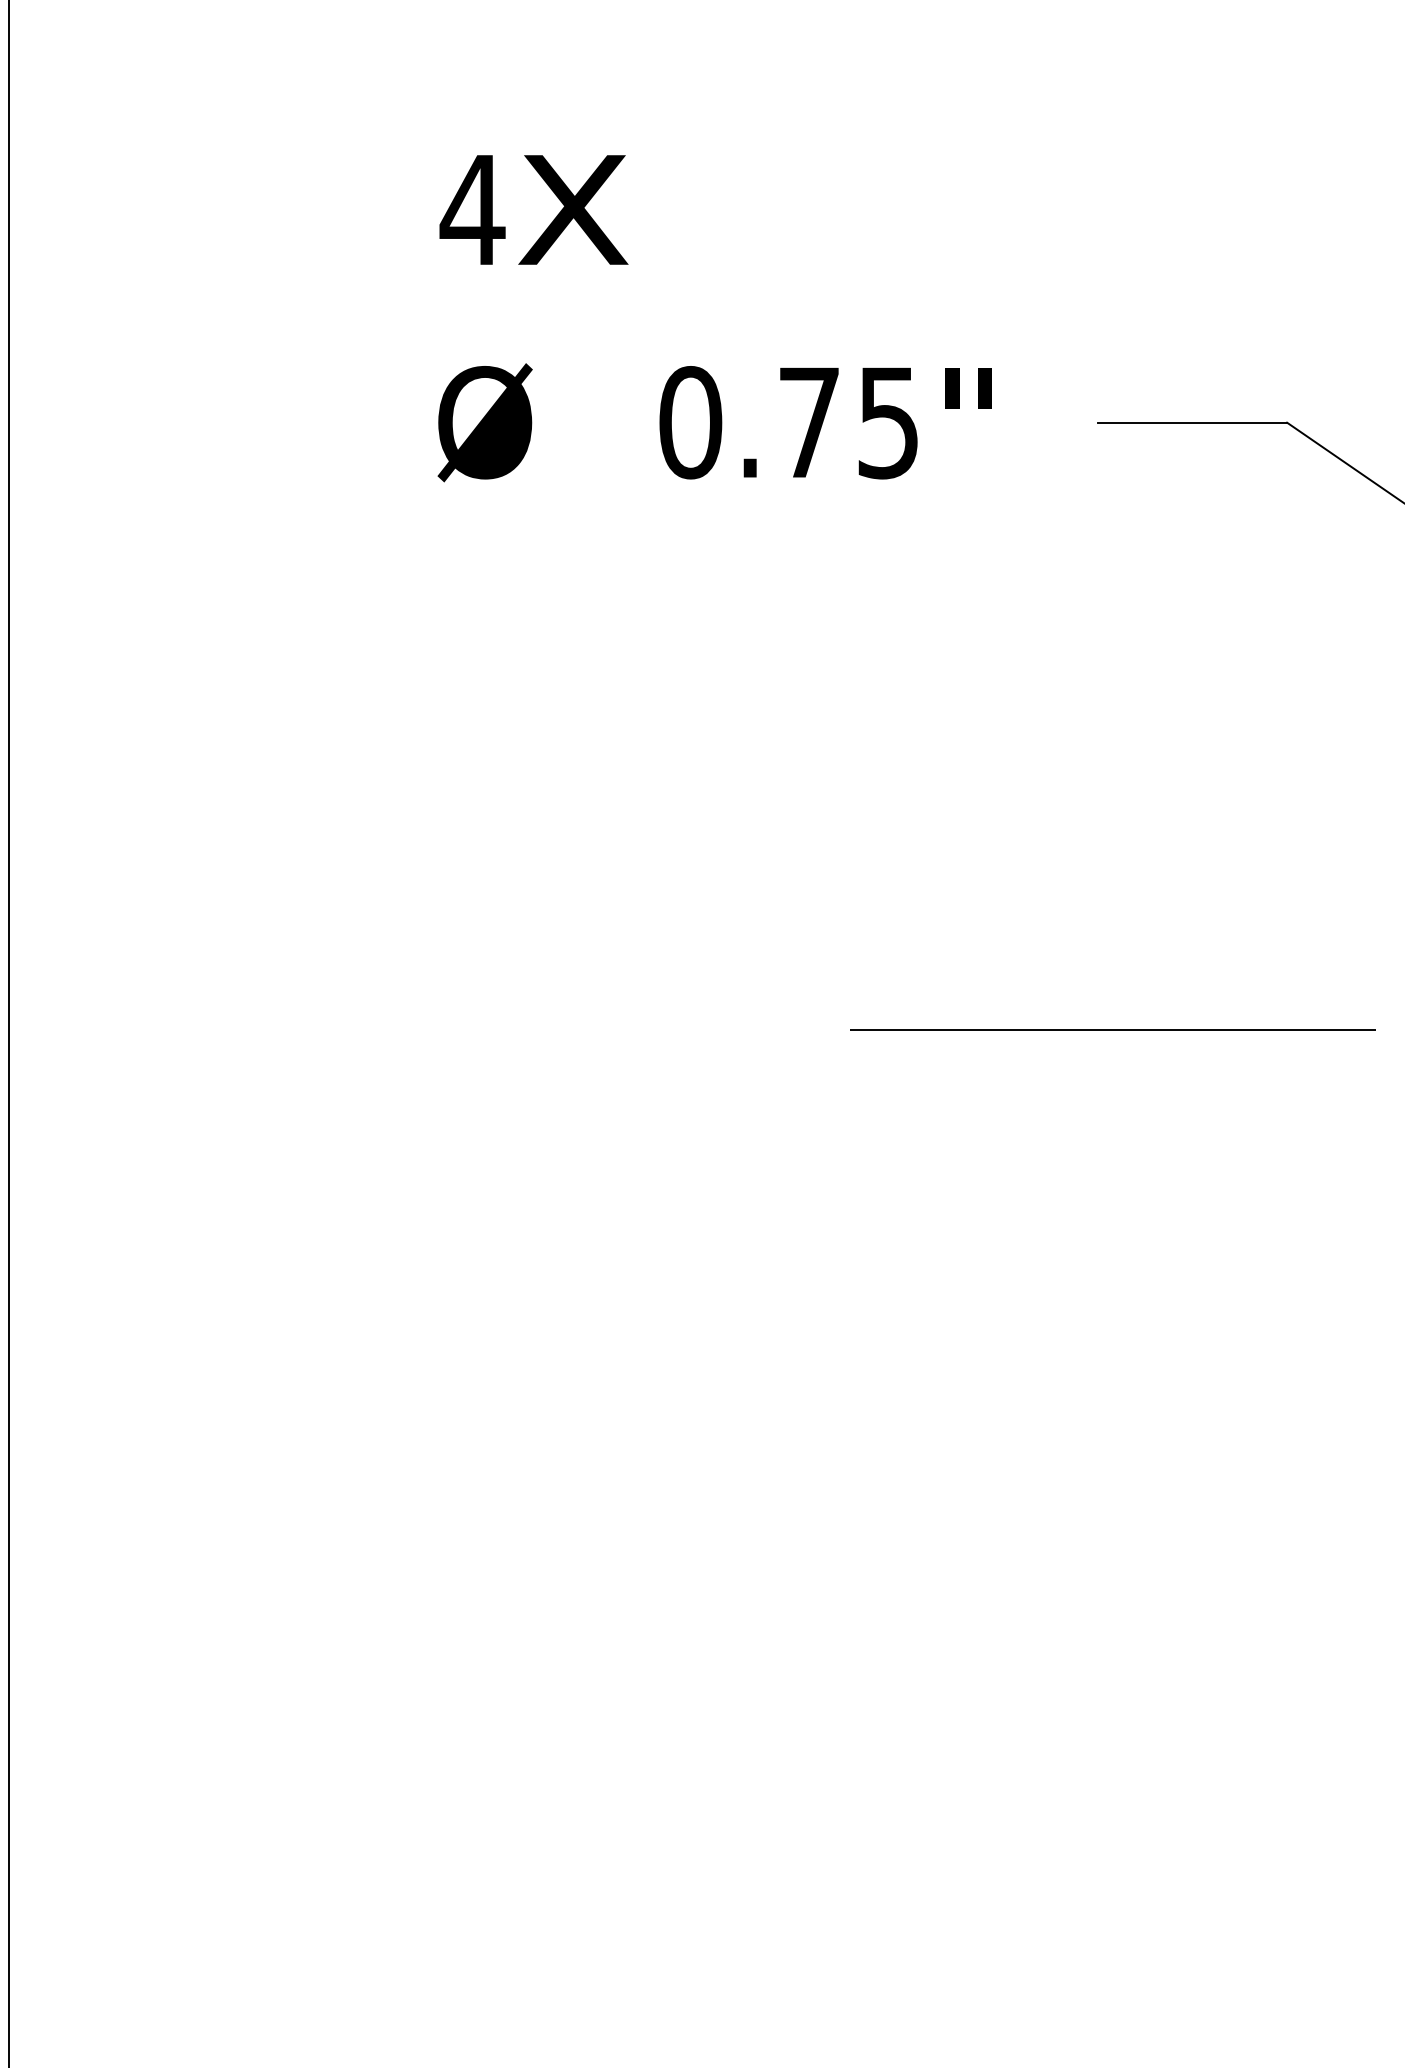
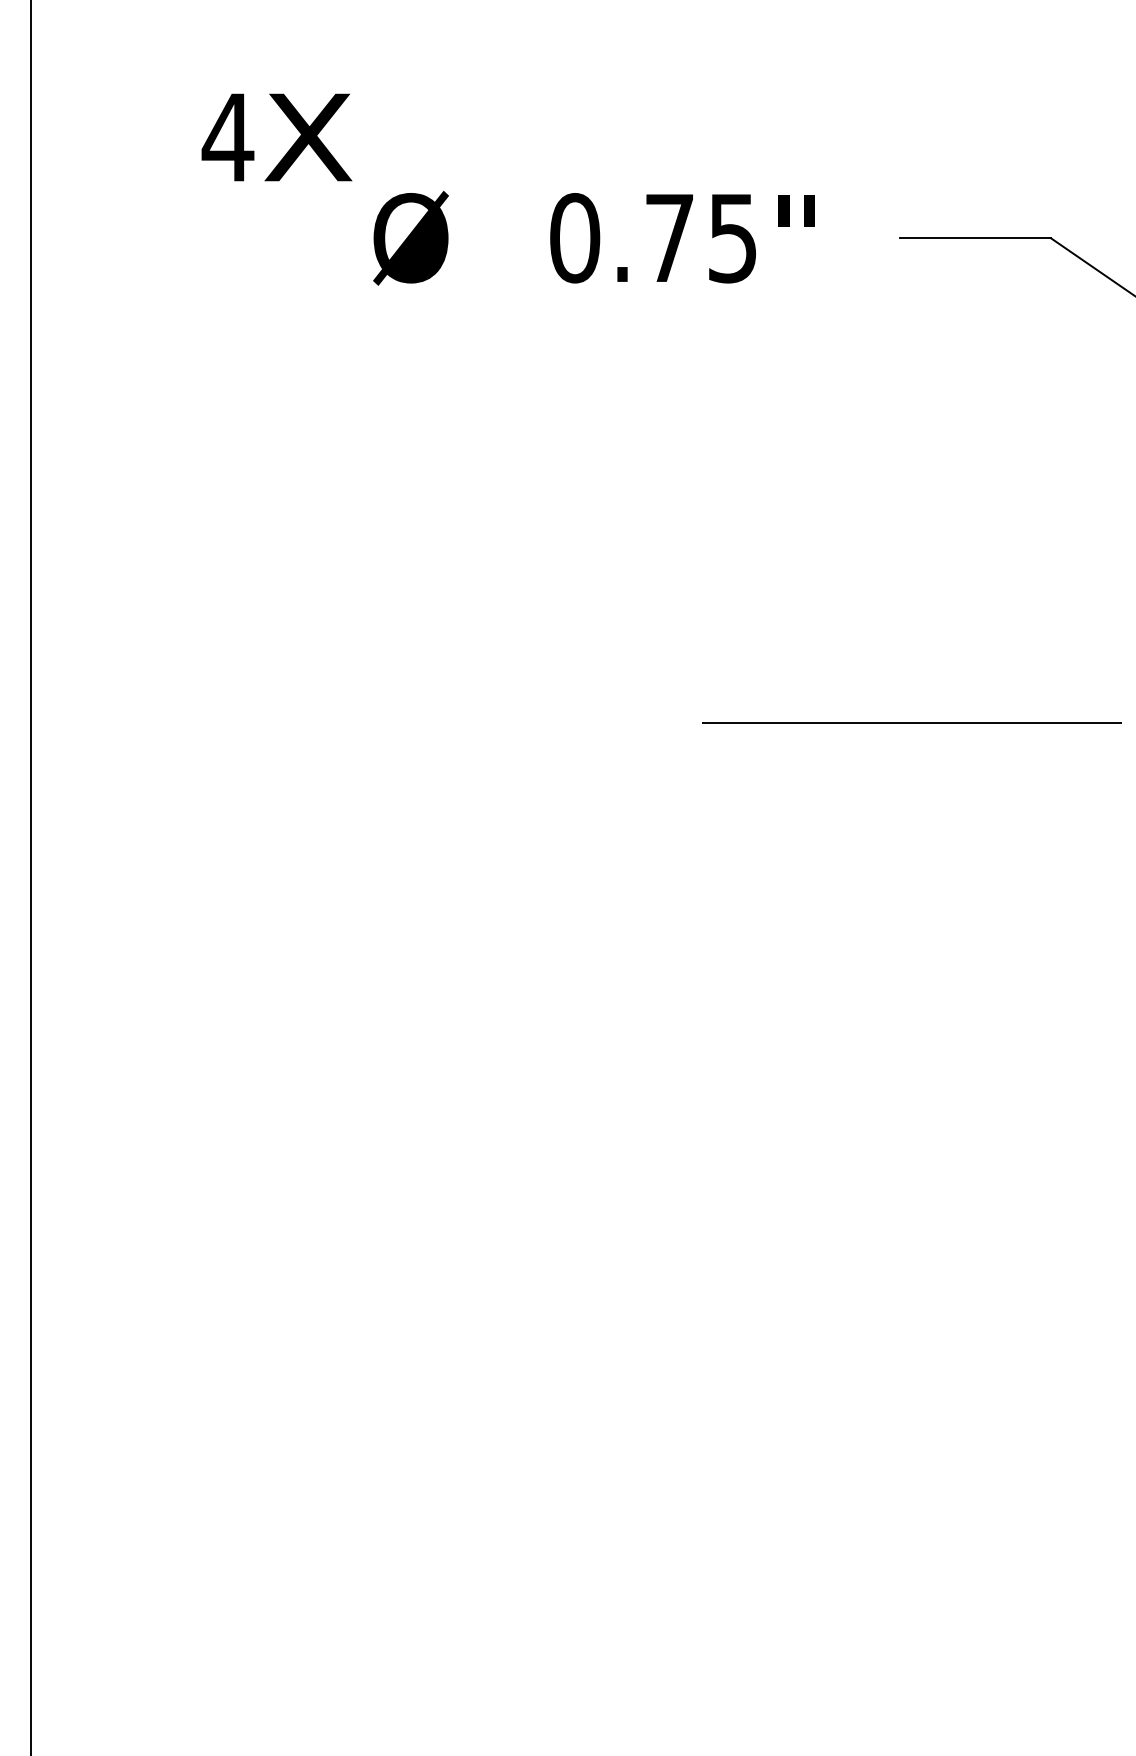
text: (533, 209) -> (276, 137), moved

